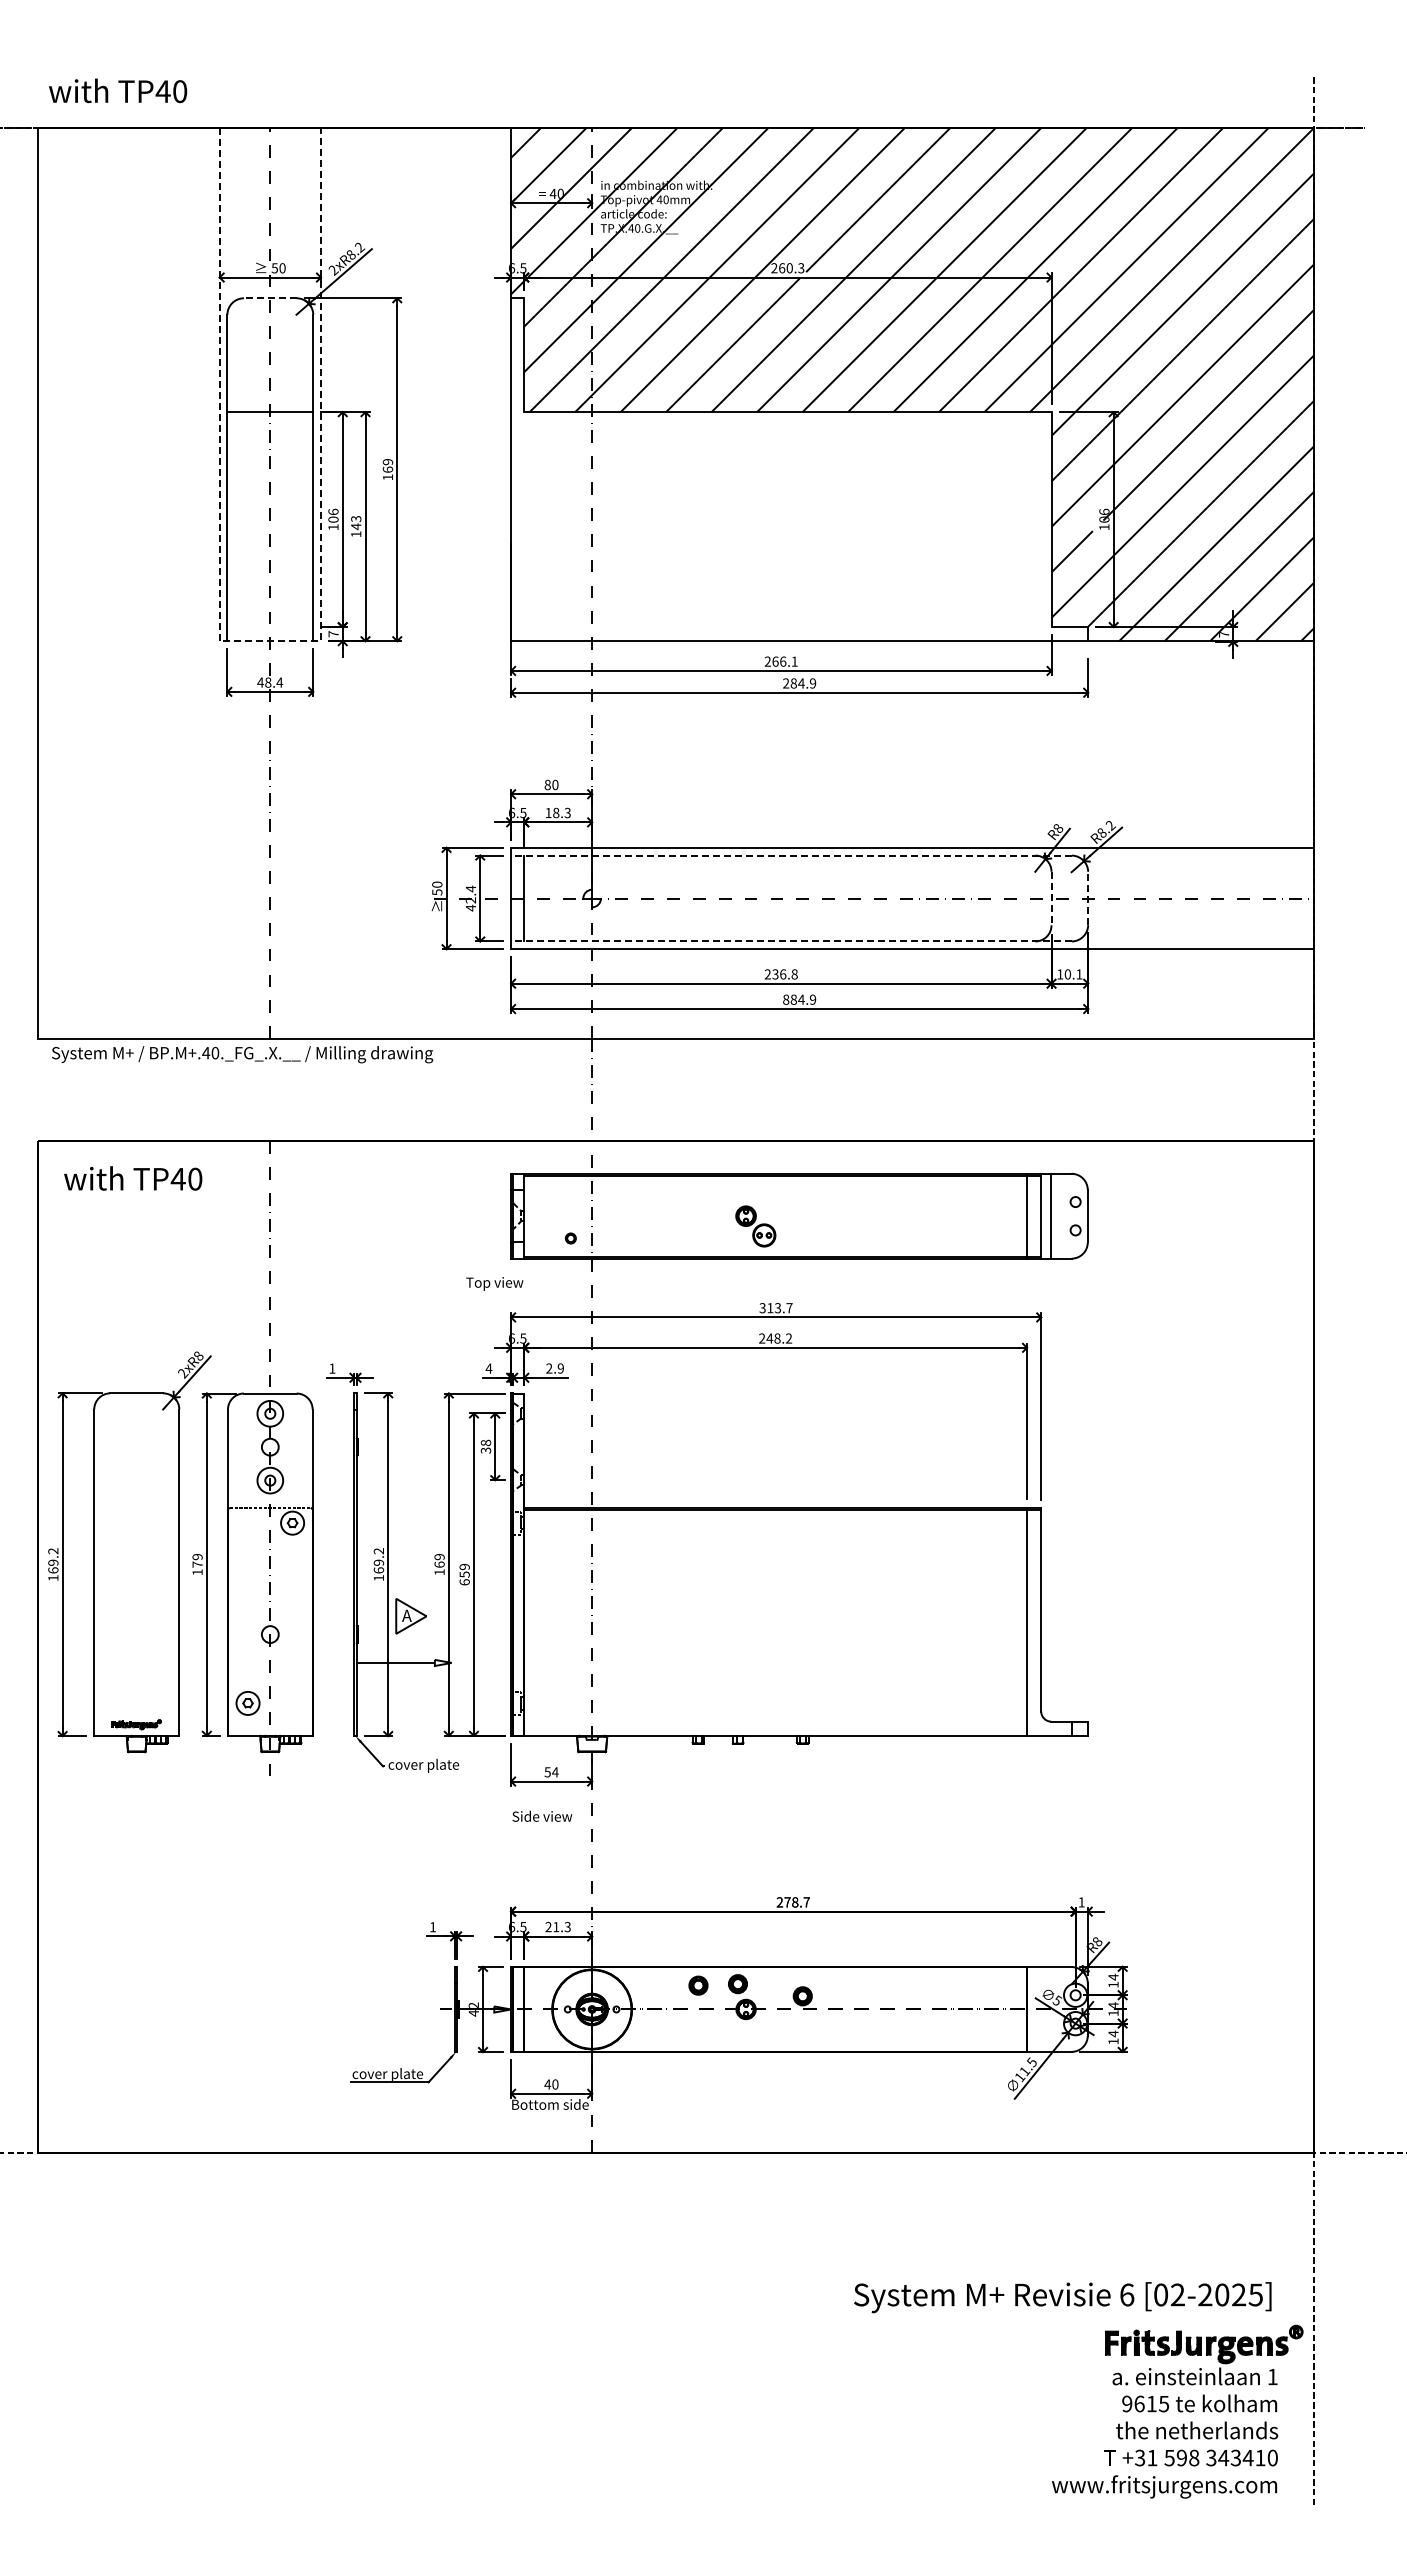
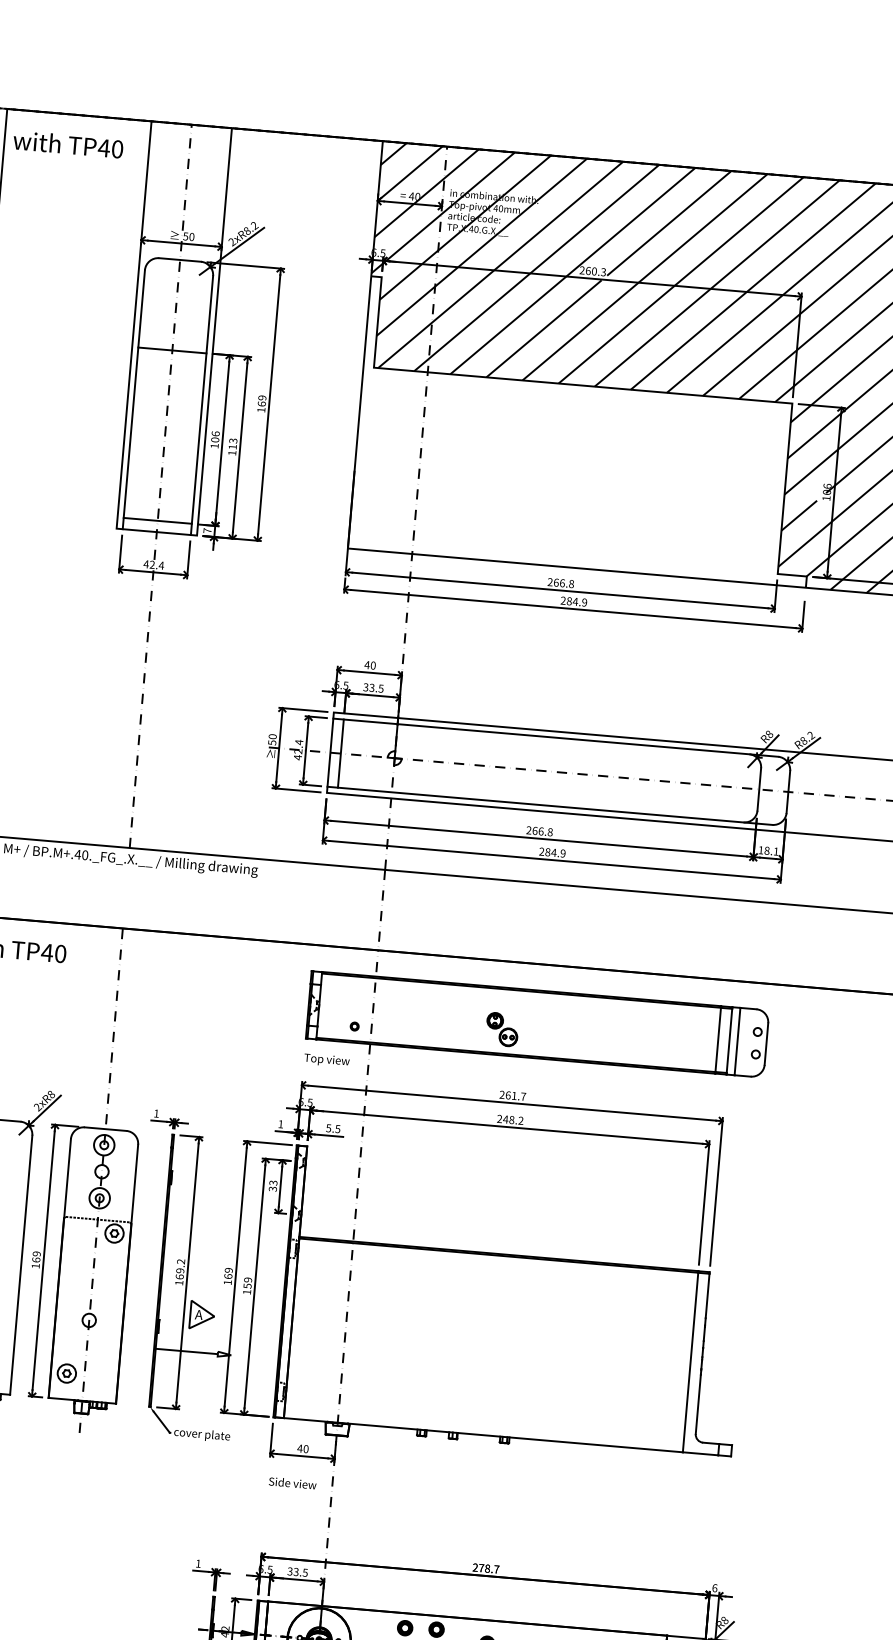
text: (118, 90) -> (68, 144), moved
line: (269, 298) -> (179, 260), dashed -> solid
text: (356, 526) -> (233, 446), 143 -> 113
line: (270, 627) -> (157, 521), added
line: (270, 641) -> (156, 532), dashed -> solid
text: (794, 661) -> (571, 583), 266.1 -> 266.8
text: (268, 682) -> (152, 564), 48.4 -> 42.4
text: (547, 784) -> (367, 664), 80 -> 40
text: (557, 812) -> (373, 687), 18.3 -> 33.5
line: (791, 855) -> (555, 737), dashed -> solid
line: (1051, 898) -> (759, 789), dashed -> solid
line: (1088, 898) -> (788, 791), dashed -> solid
line: (791, 941) -> (550, 805), dashed -> solid
text: (775, 974) -> (535, 830), 236.8 -> 266.8
text: (1067, 974) -> (766, 850), 10.1 -> 18.1
text: (786, 999) -> (542, 851), 884.9 -> 284.9
text: (494, 1283) -> (326, 1060), moved
text: (770, 1308) -> (508, 1095), 313.7 -> 261.7
text: (488, 1368) -> (280, 1124), 4 -> 1
text: (554, 1368) -> (332, 1128), 2.9 -> 5.5
text: (485, 1442) -> (273, 1182), 38 -> 33
text: (197, 1564) -> (36, 1259), 179 -> 169
text: (464, 1582) -> (246, 1292), 659 -> 159
text: (551, 1772) -> (303, 1449), 54 -> 40
text: (1081, 1902) -> (714, 1588), 1 -> 6
text: (557, 1926) -> (297, 1571), 21.3 -> 33.5

